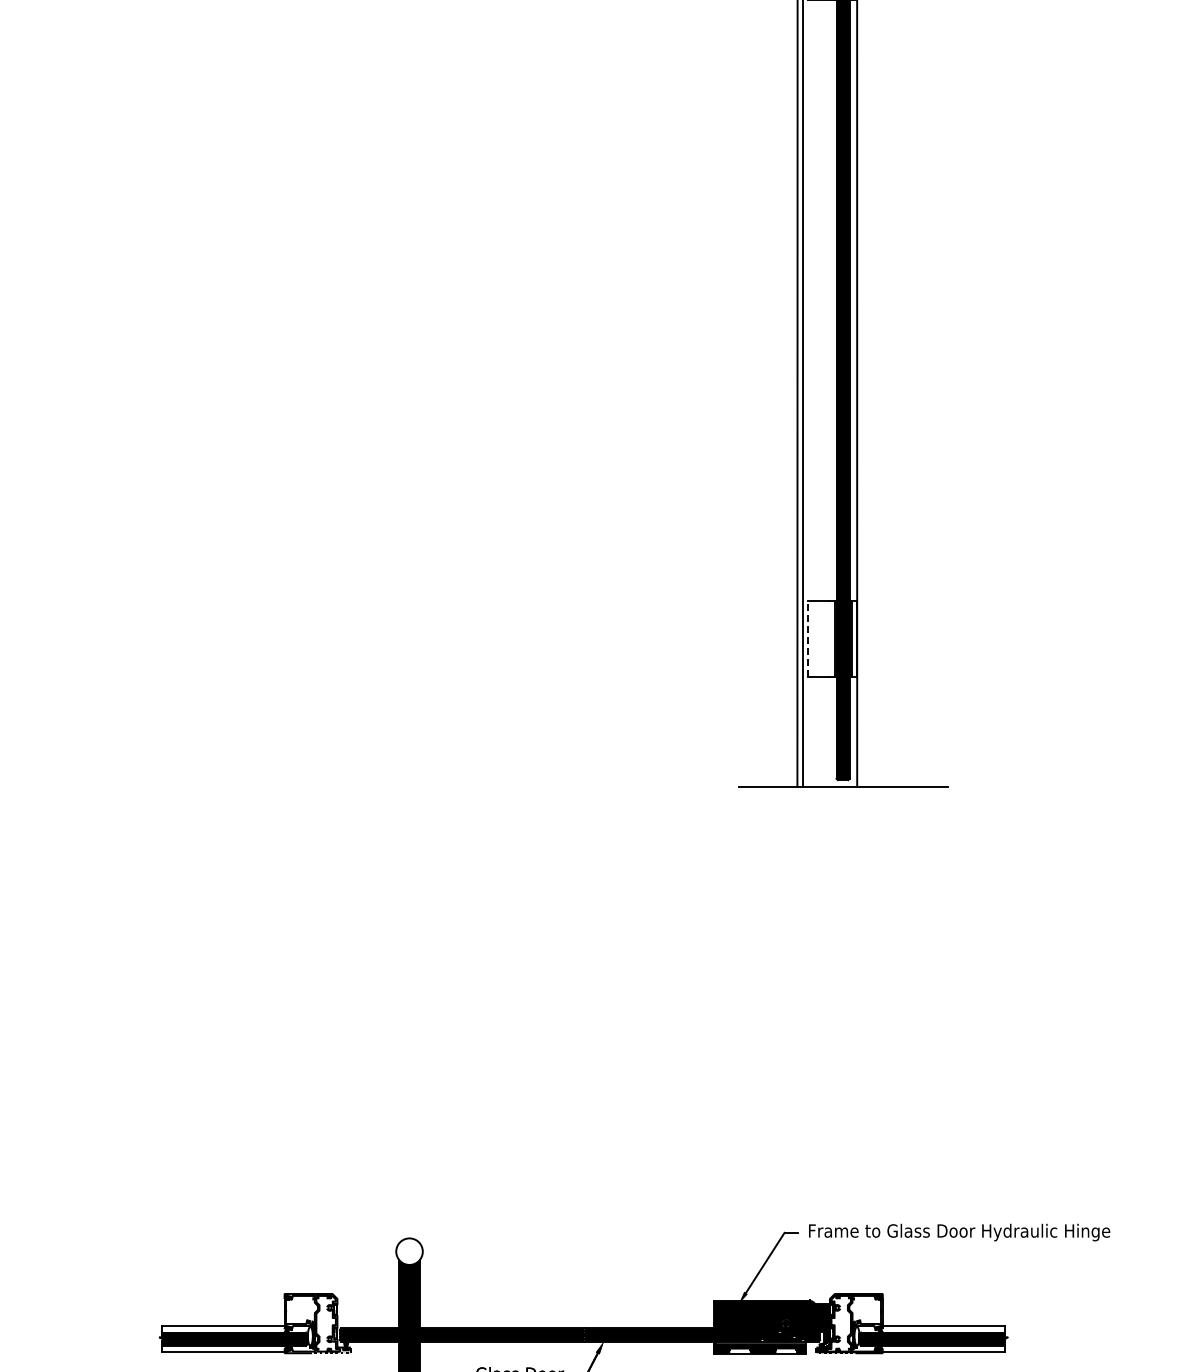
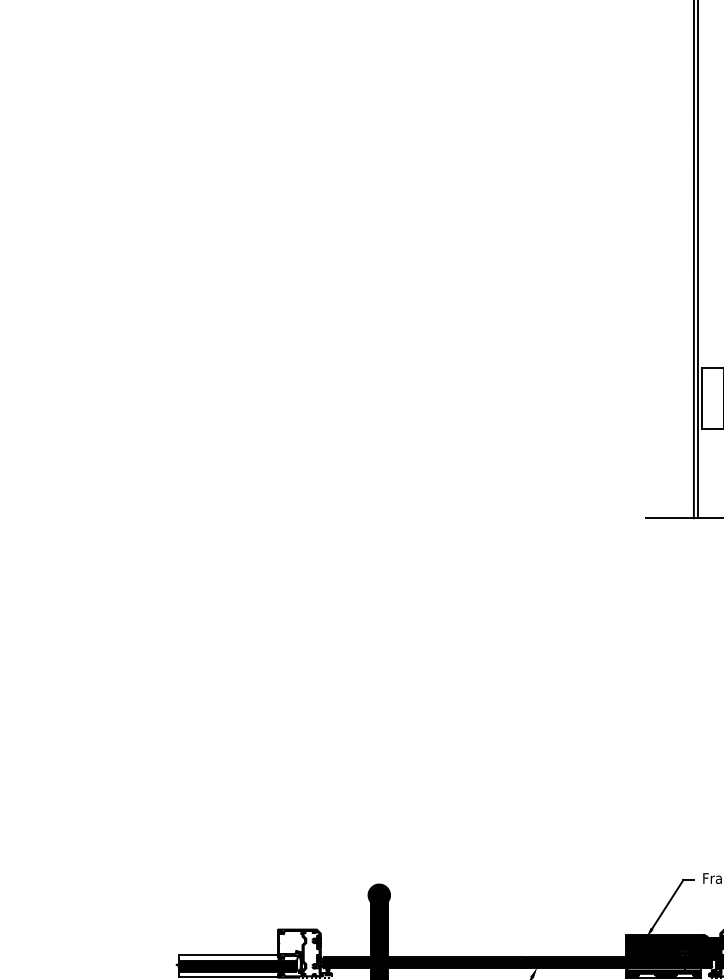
line: (808, 638) -> (702, 397), dashed -> solid
fill: (409, 1251) -> (379, 895), added

